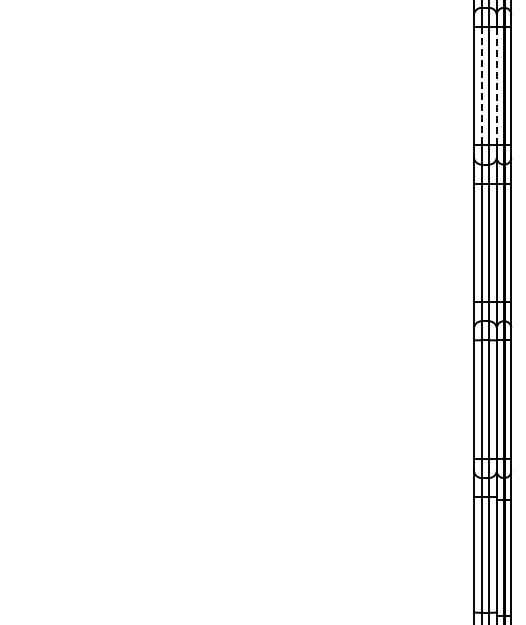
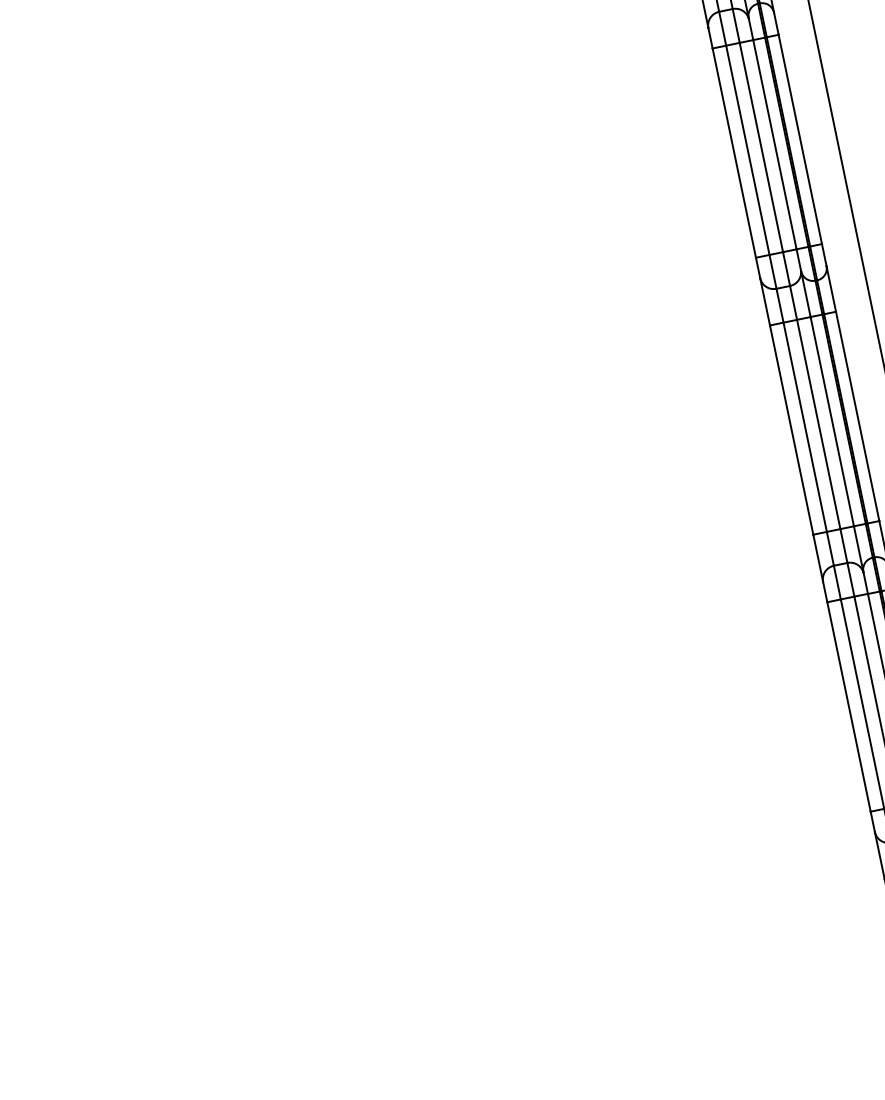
line: (496, 85) -> (773, 143), dashed -> solid
line: (481, 86) -> (747, 150), dashed -> solid

